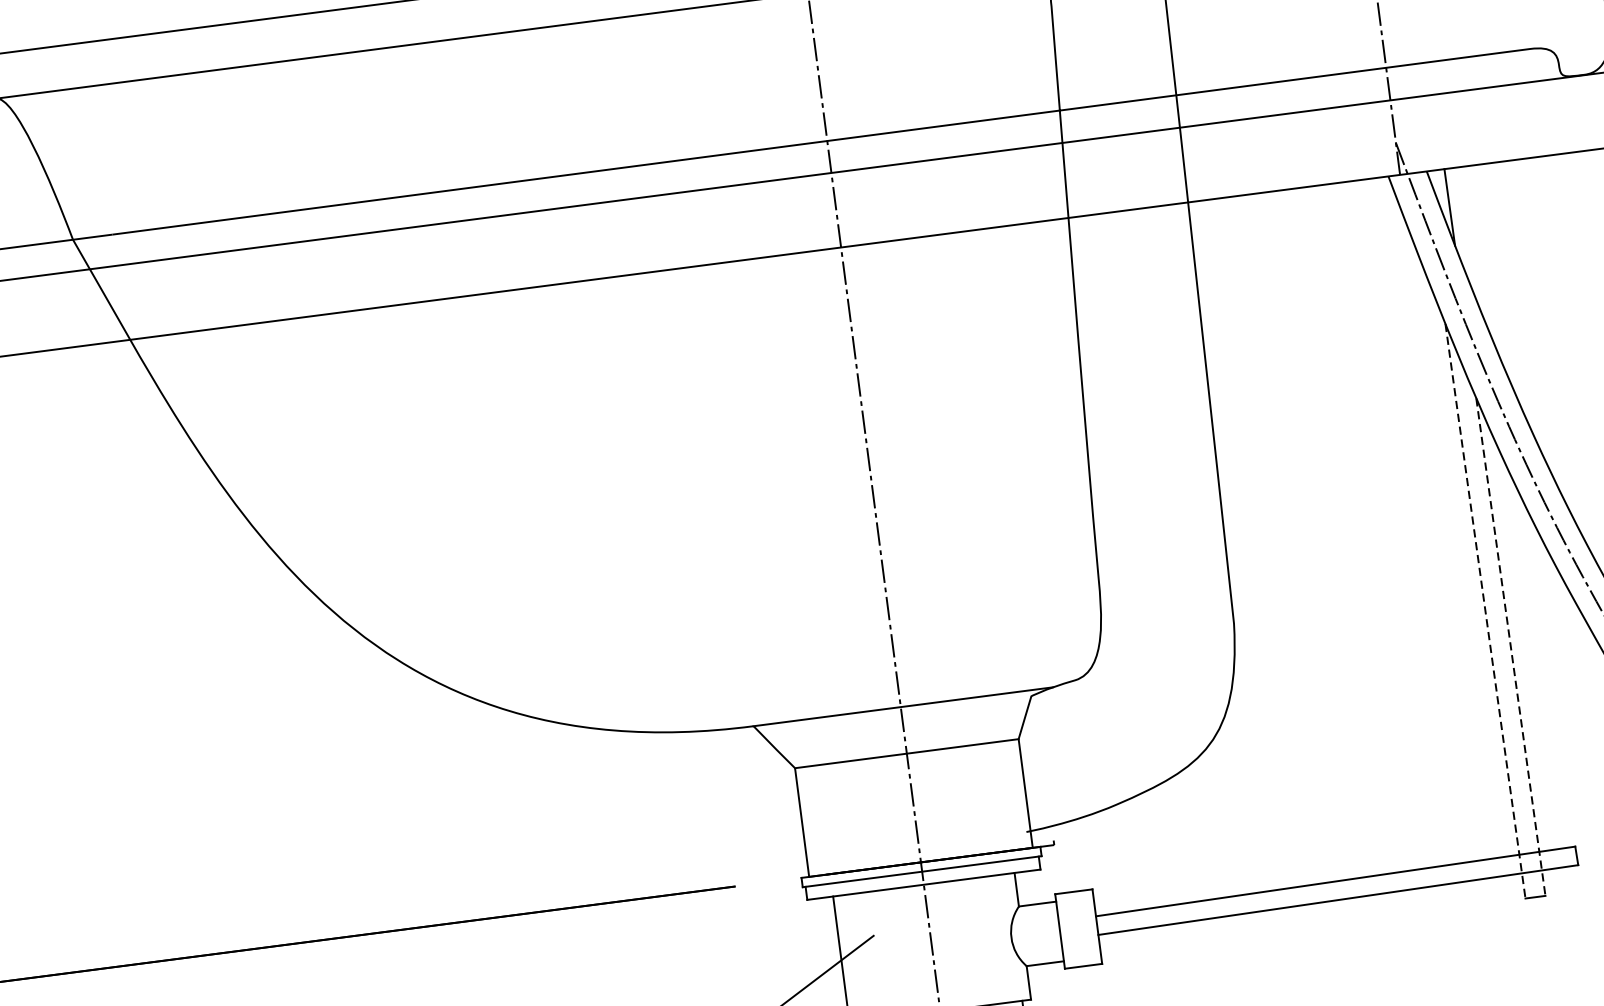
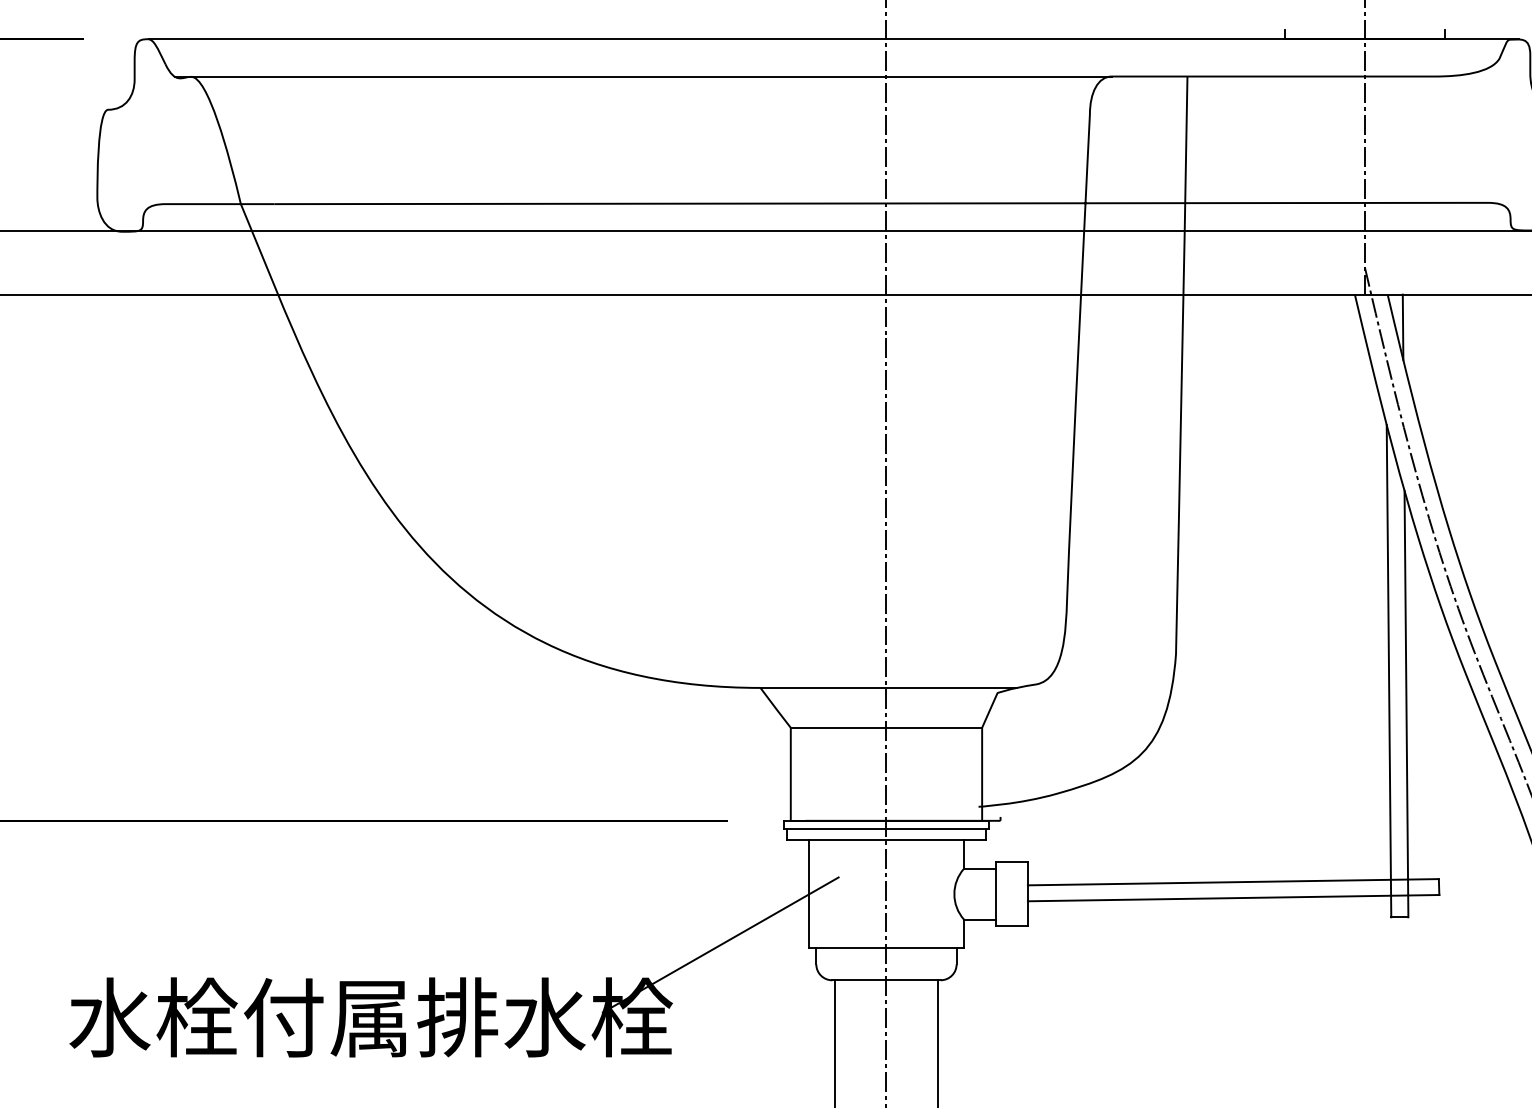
line: (1486, 611) -> (1389, 671), dashed -> solid
line: (1510, 647) -> (1406, 704), dashed -> solid

